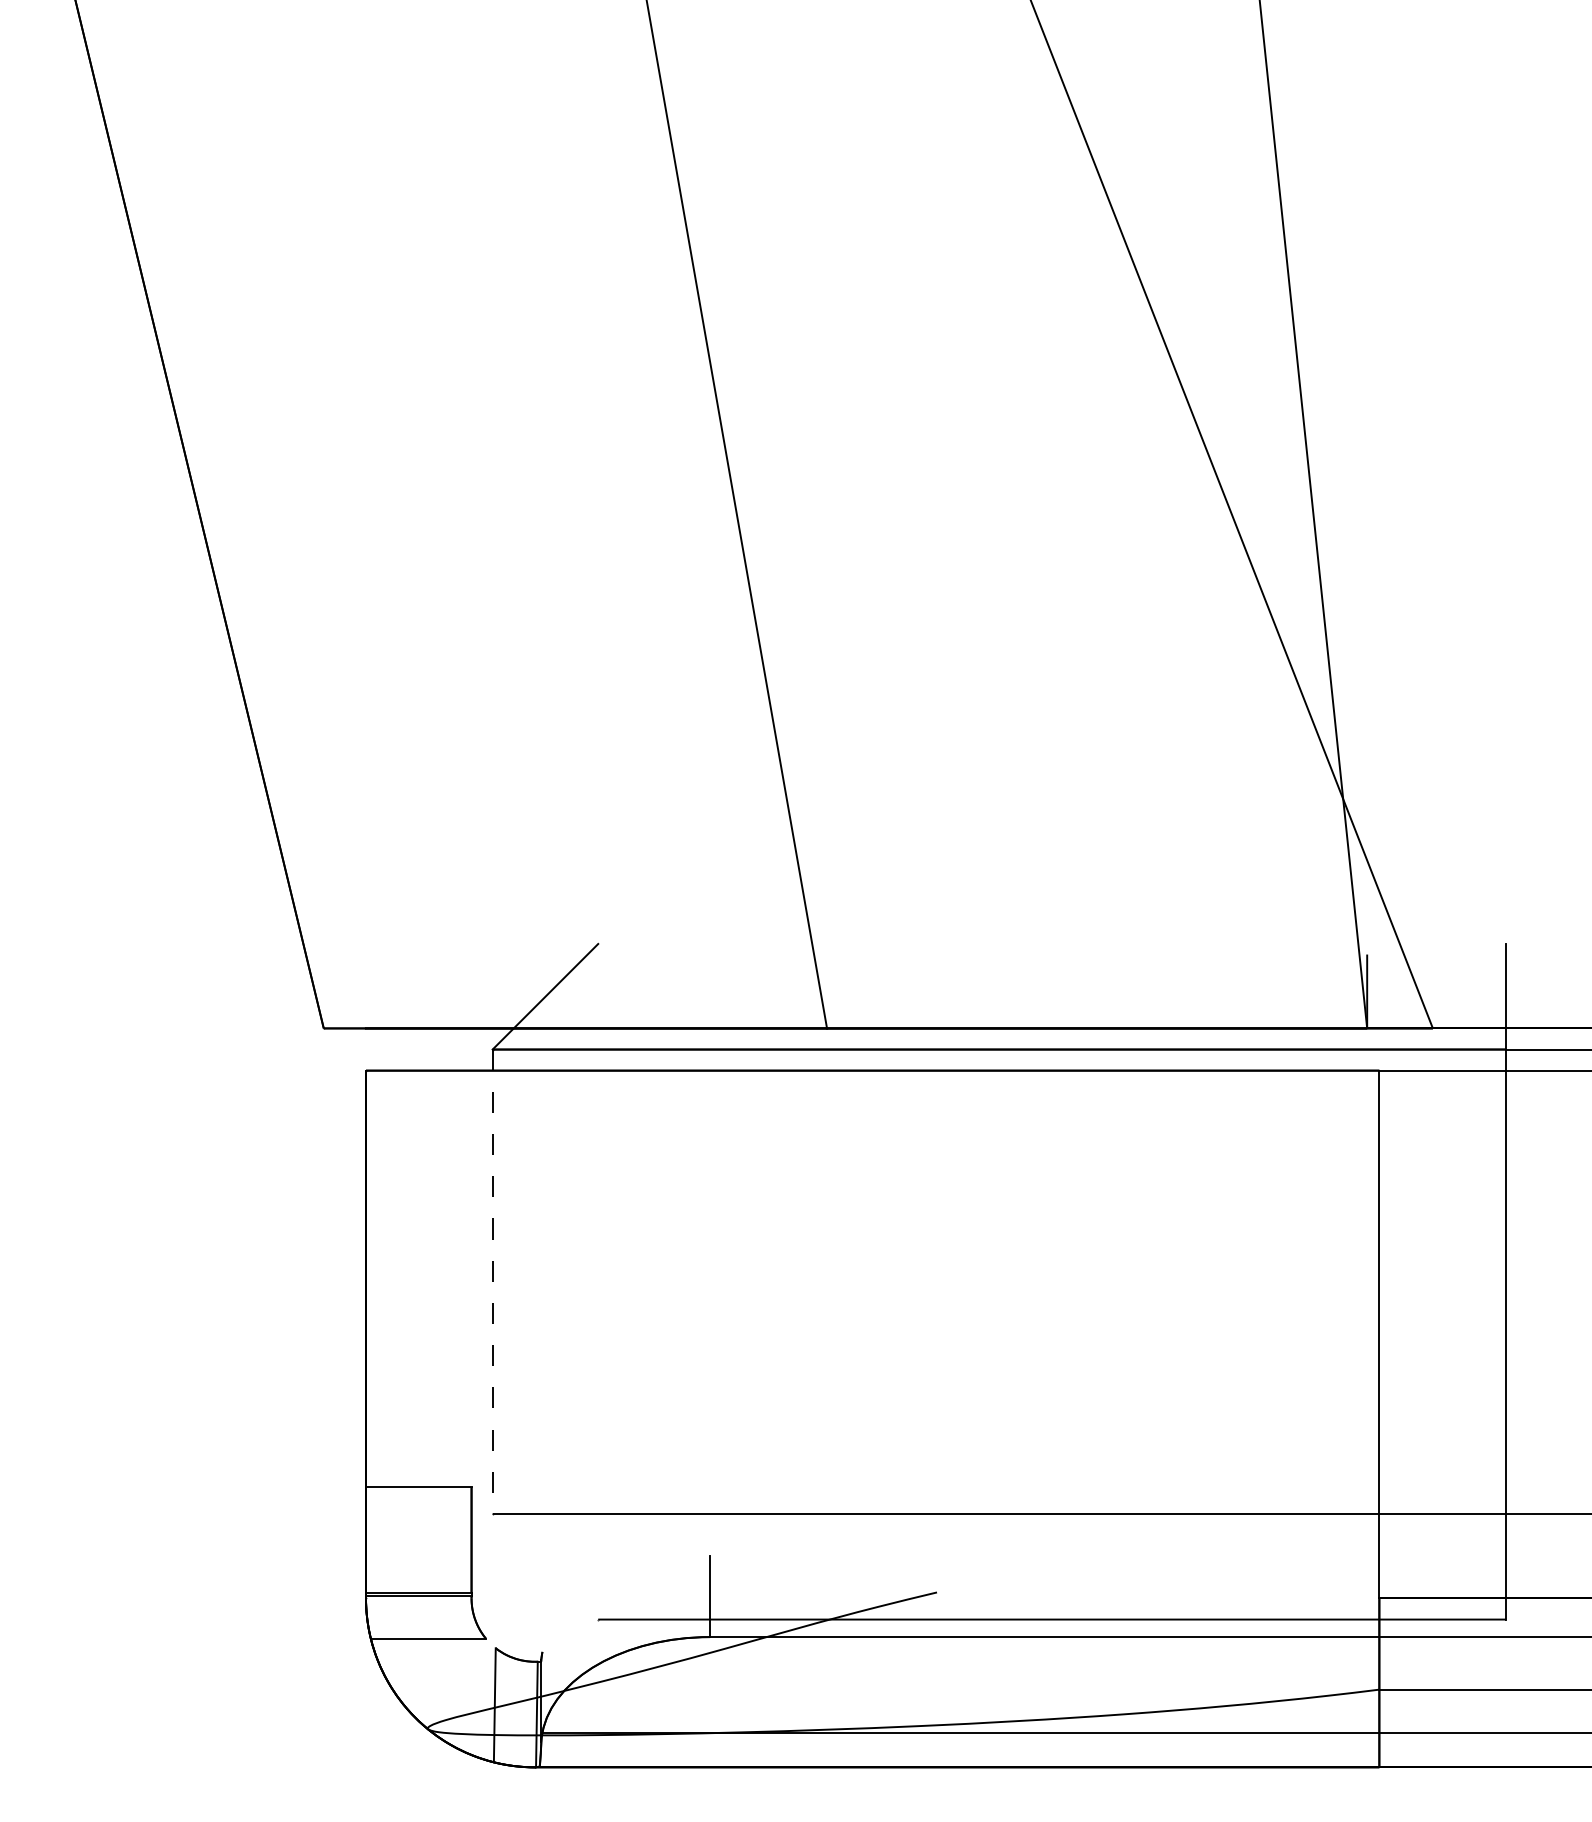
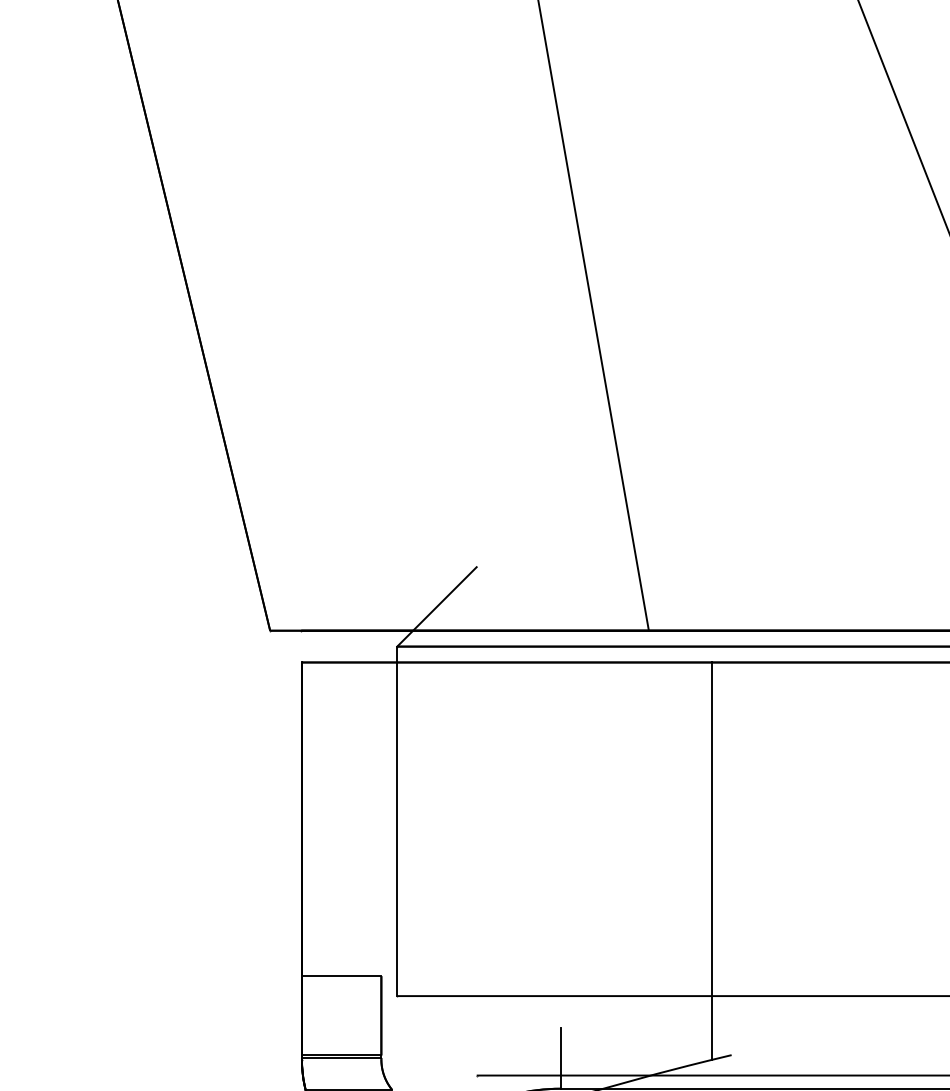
line: (492, 1282) -> (397, 821), dashed -> solid
line: (910, 1334) -> (711, 861), added

